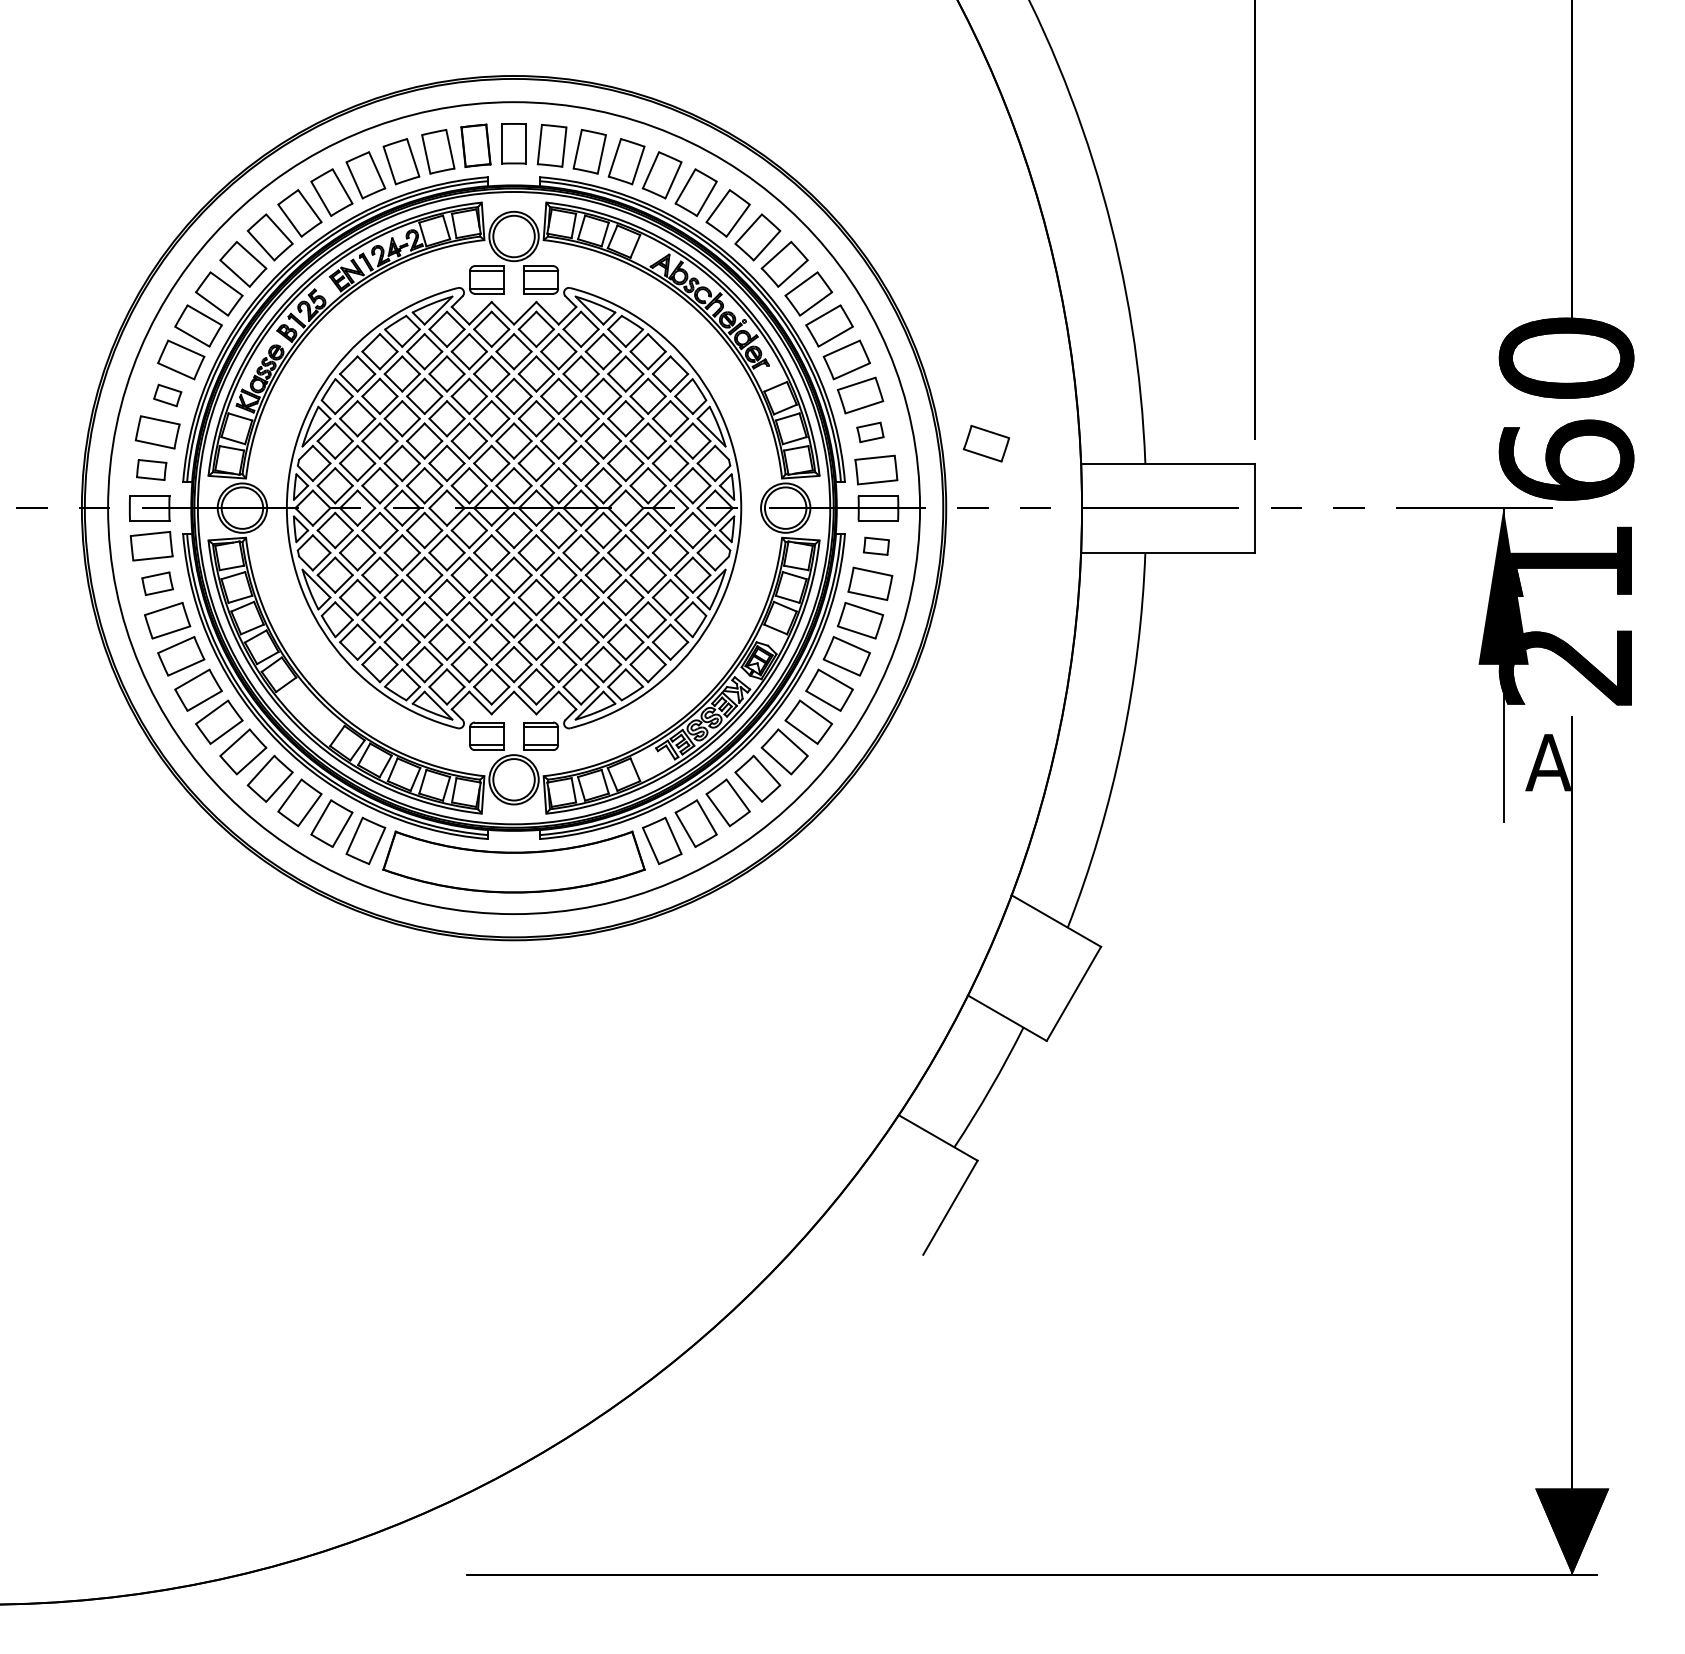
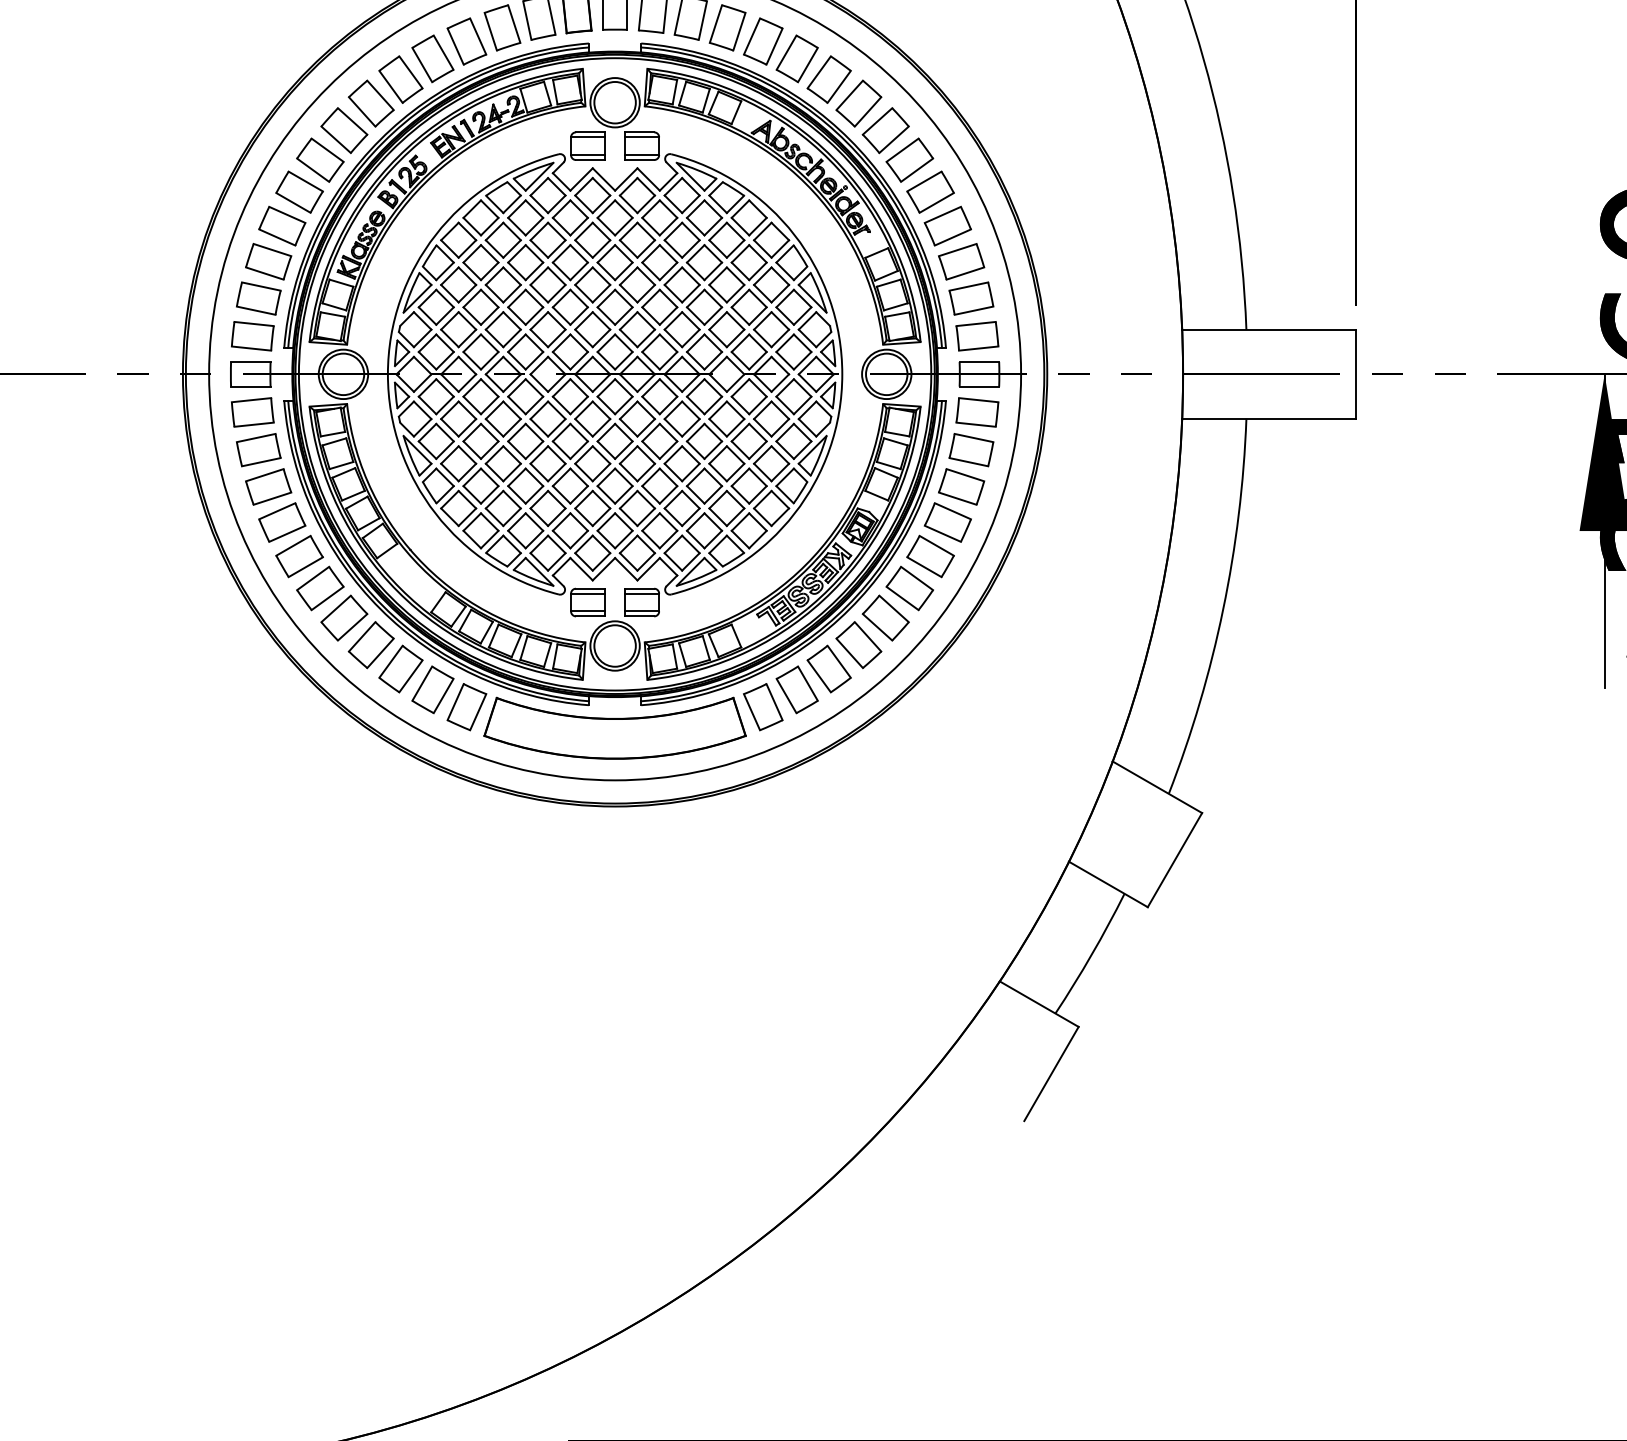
part: (167, 395) -> (268, 261), size x1.67
part: (870, 432) -> (971, 298), size x1.67
part: (986, 443) -> (1087, 309), removed
part: (151, 469) -> (252, 335), size x1.43
part: (876, 546) -> (977, 412), size x1.67
part: (157, 583) -> (258, 449), size x1.43

